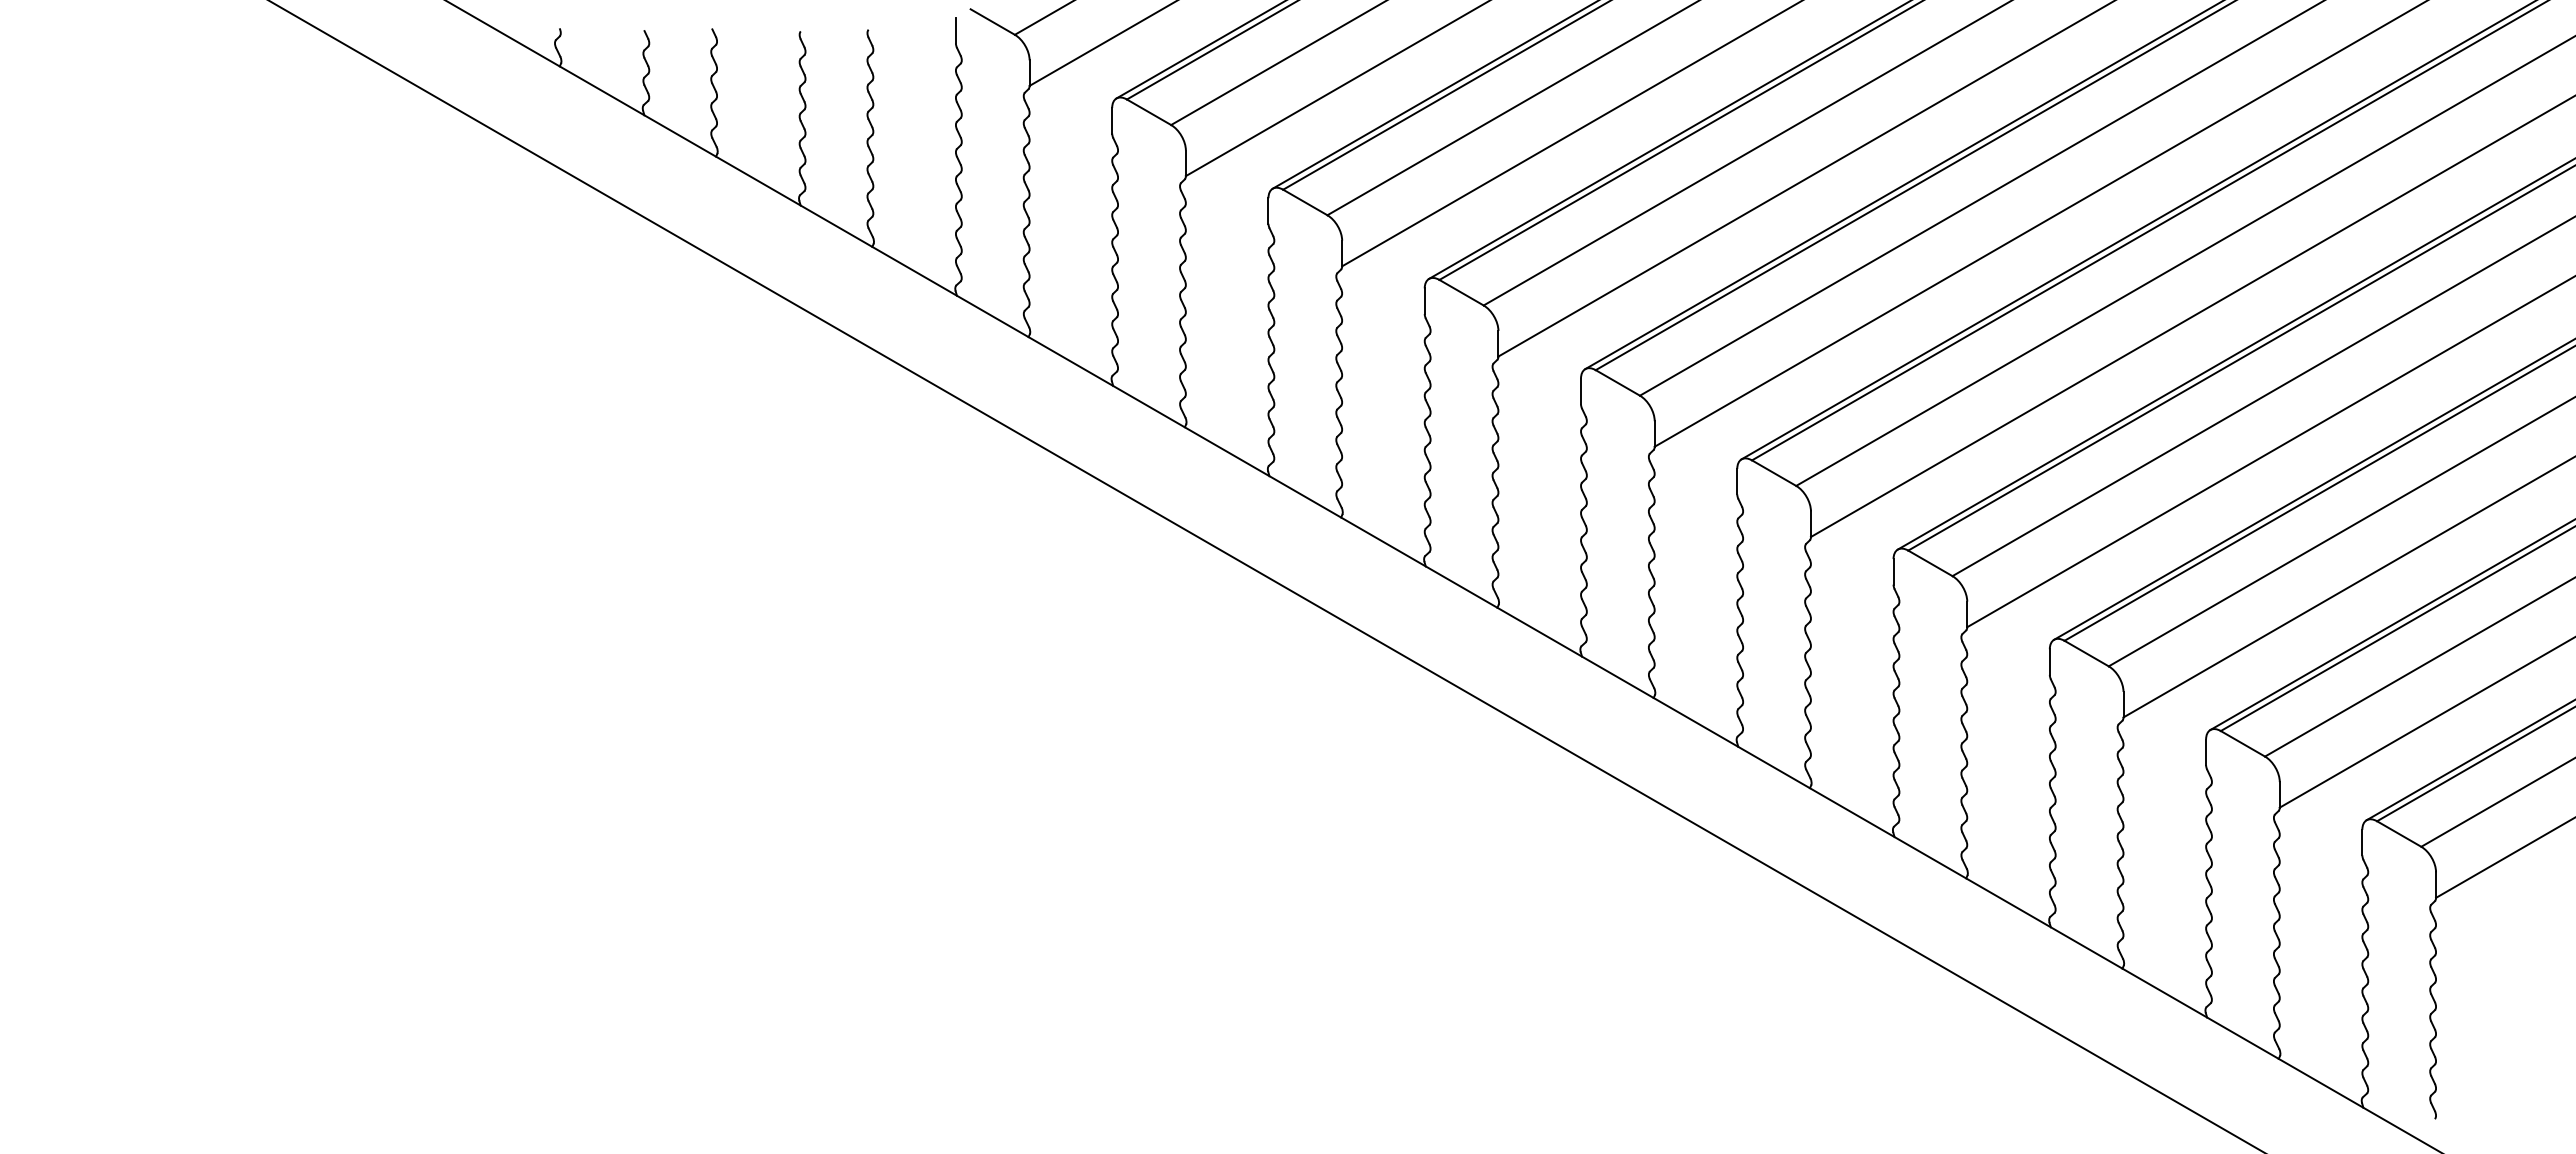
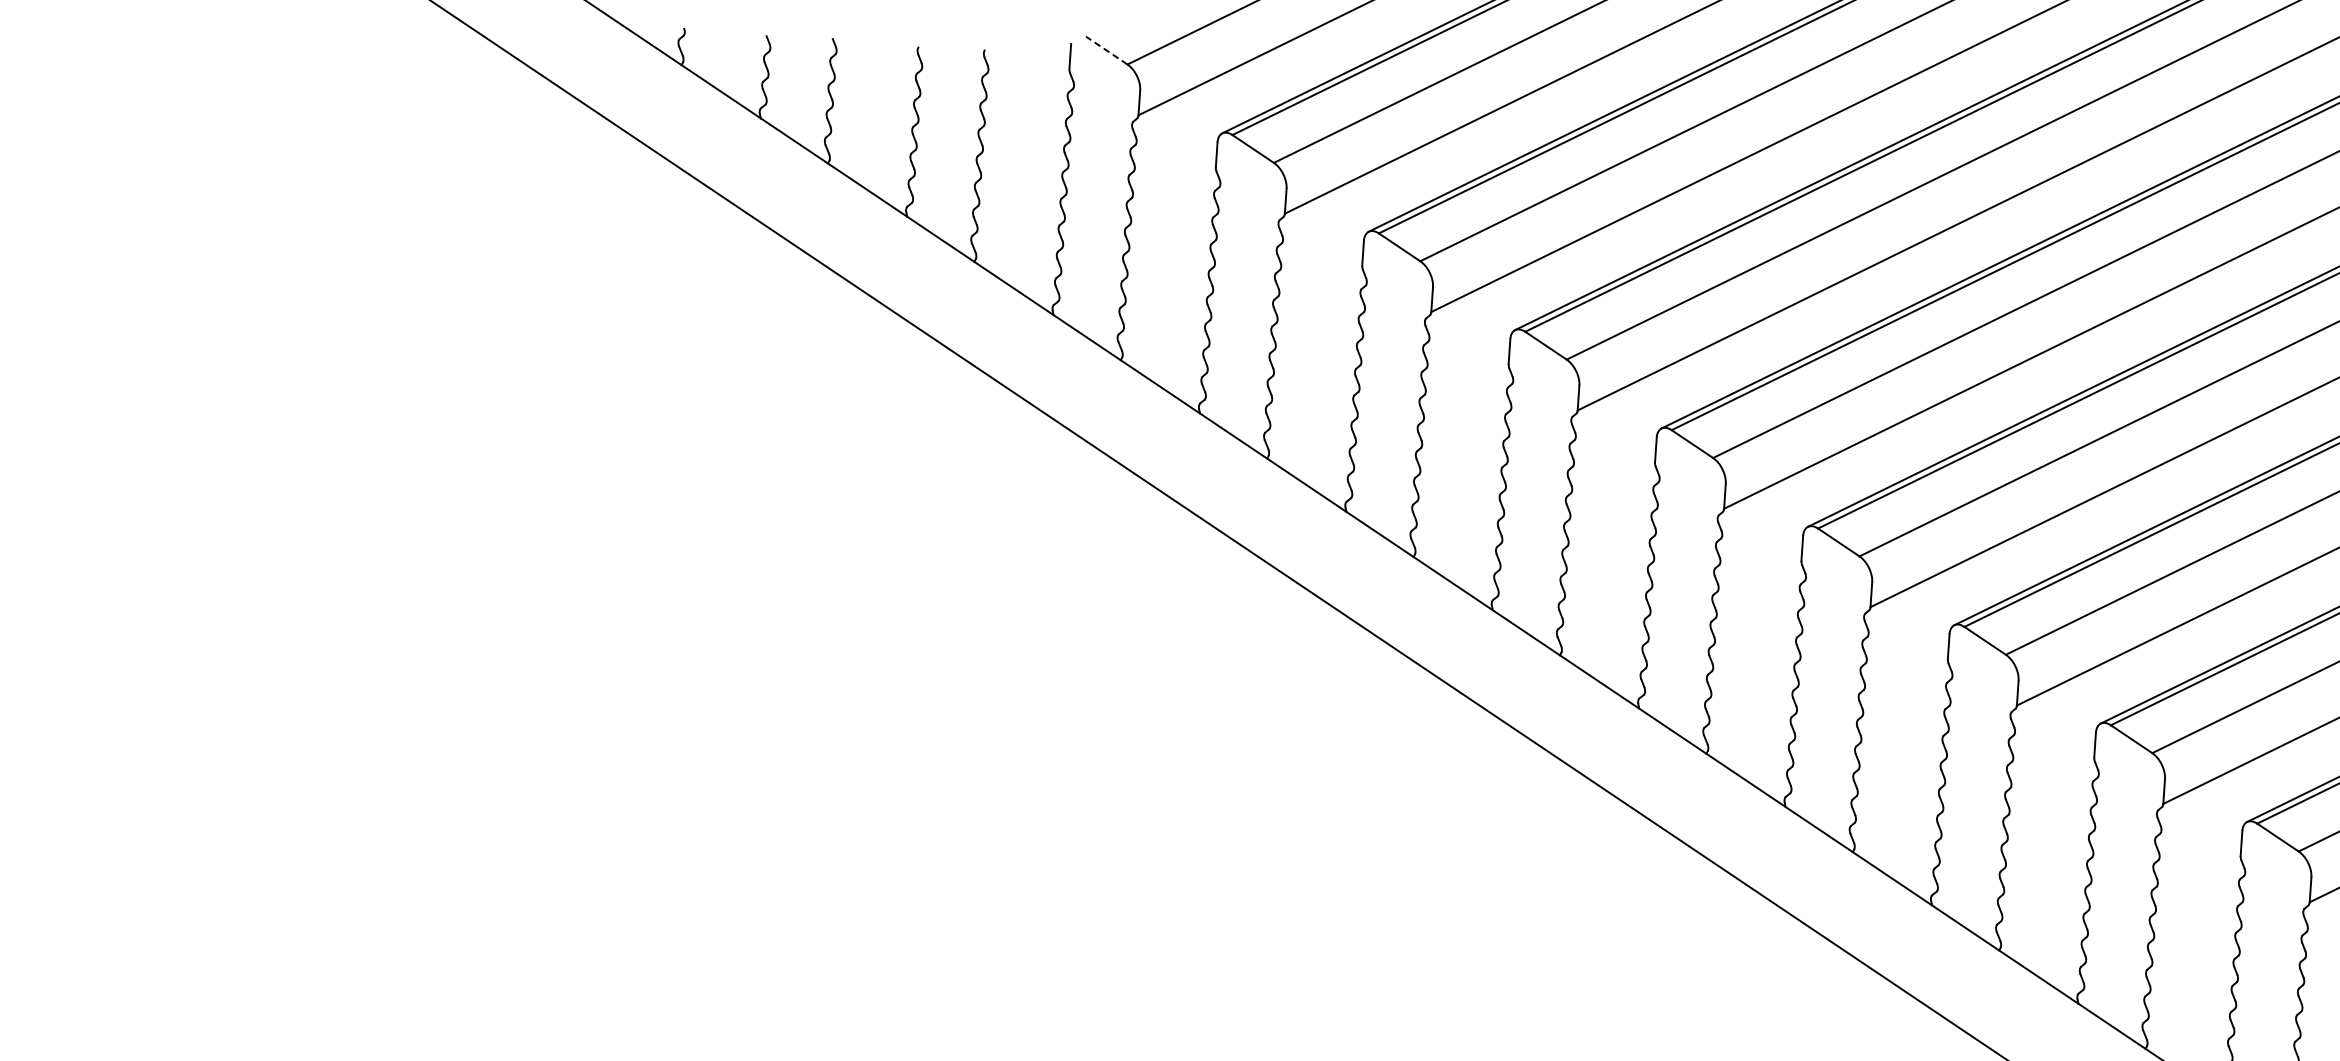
line: (992, 22) -> (1106, 51), solid -> dashed

